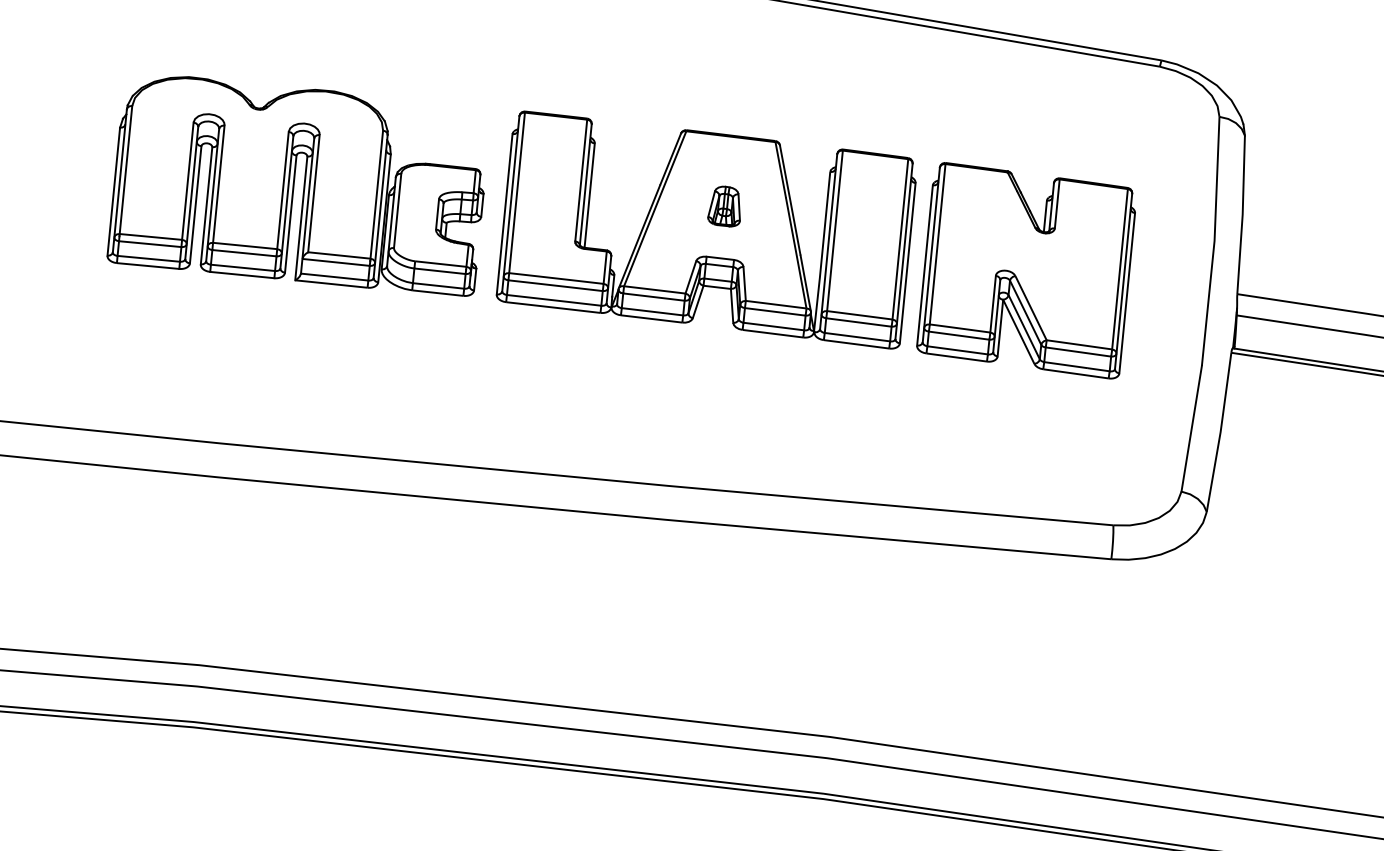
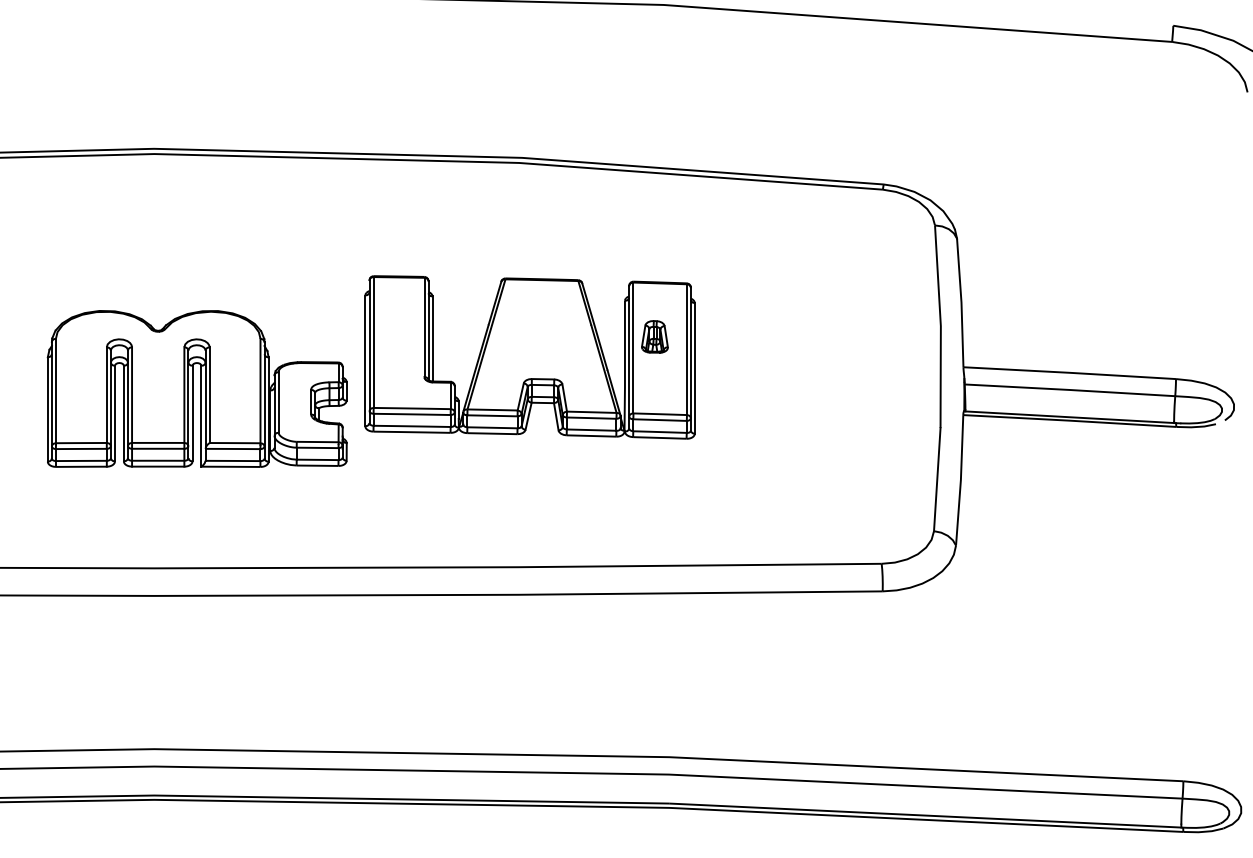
part: (298, 183) -> (196, 388), moved
part: (724, 205) -> (654, 336), moved
part: (1026, 270) -> (791, 364), removed

